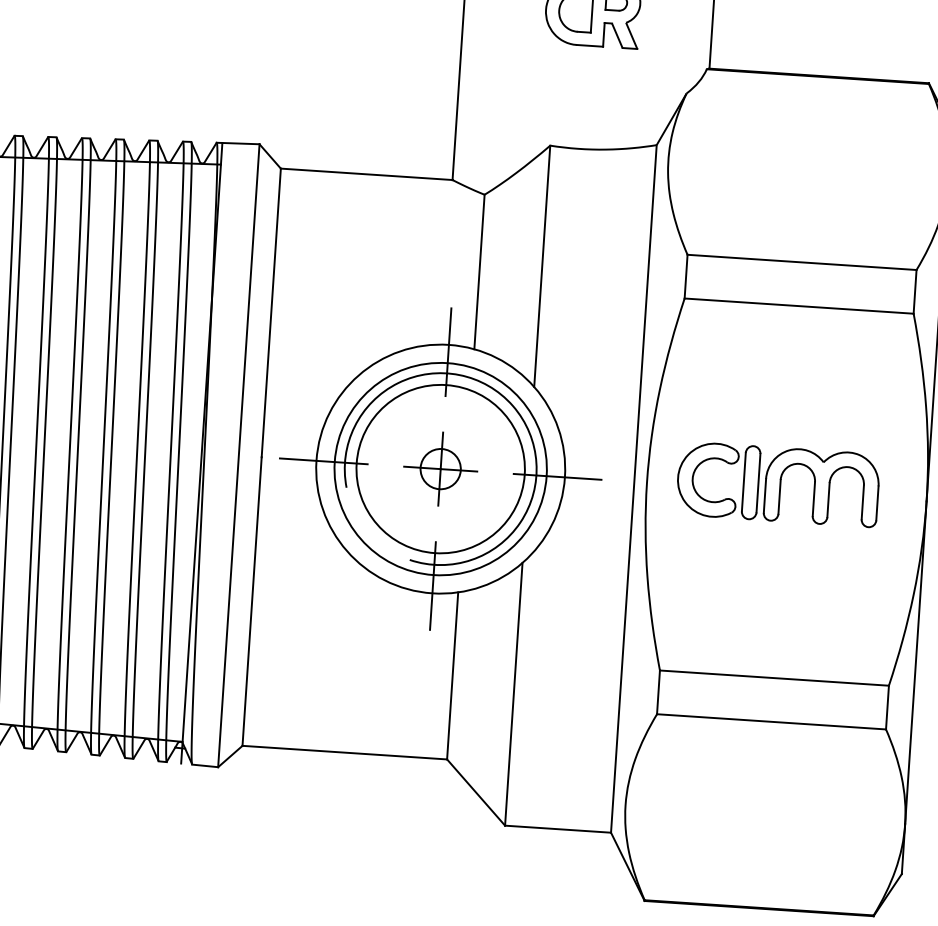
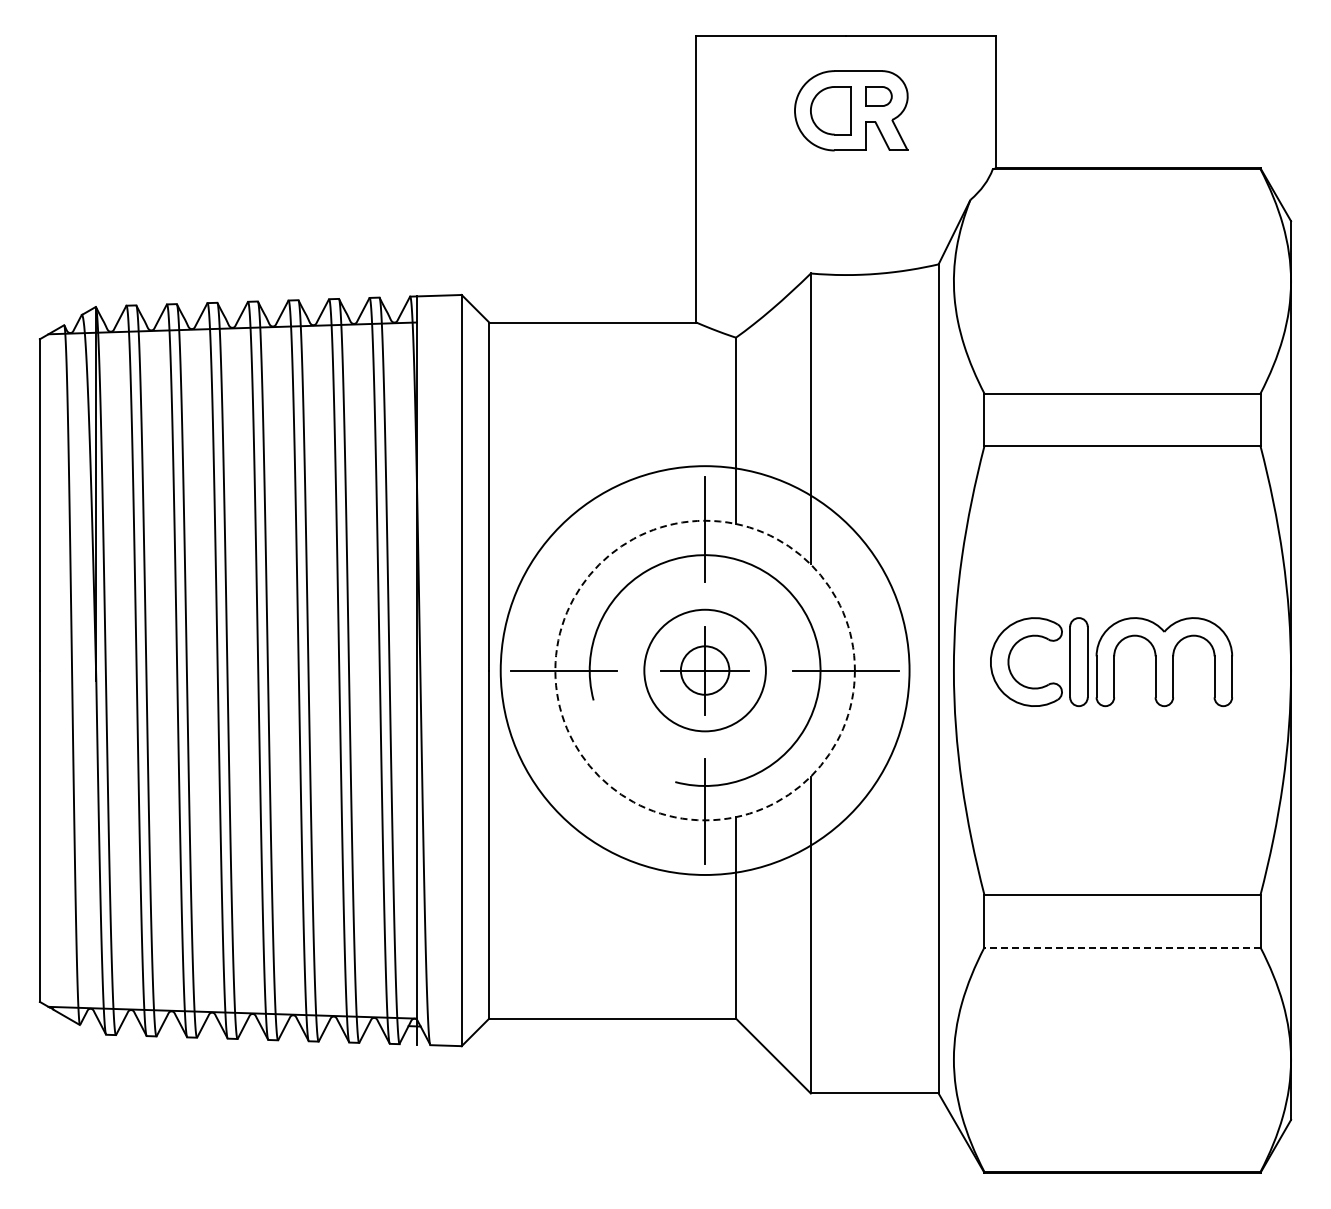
circle: (440, 469) -> (704, 670), size x0.6
circle: (440, 469) -> (704, 670), size x1.6
circle: (440, 469) -> (704, 670), solid -> dashed
line: (770, 721) -> (1121, 947), solid -> dashed

